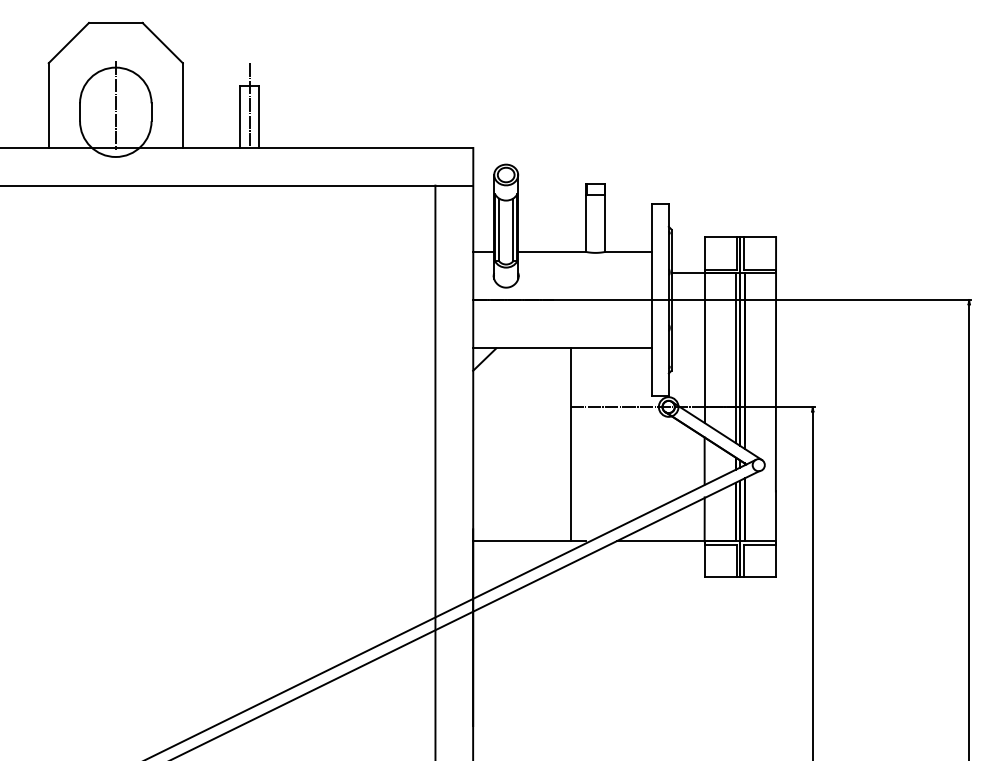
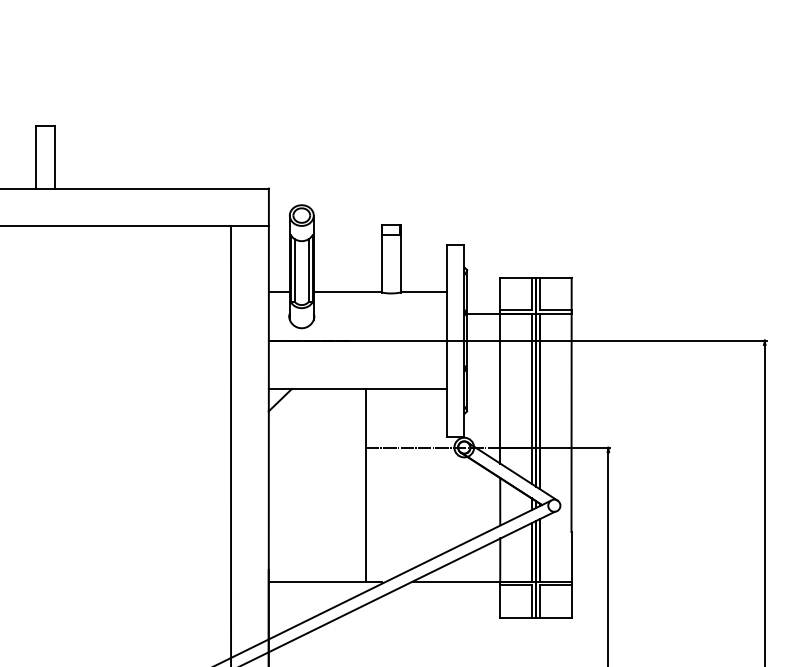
line: (249, 105) -> (45, 146), removed

